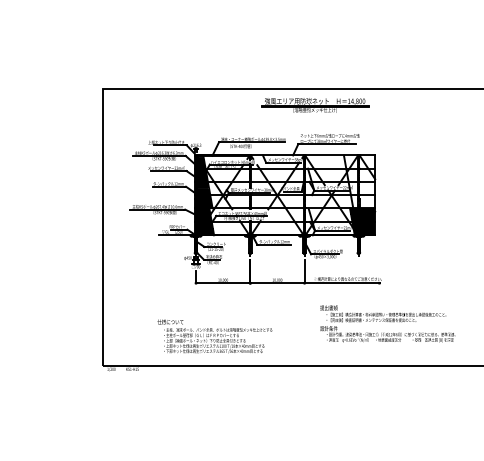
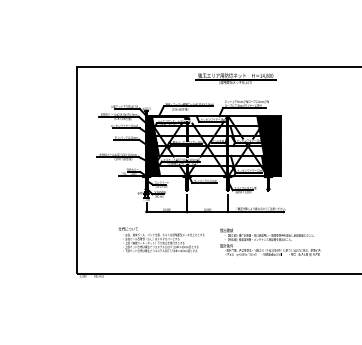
hatch: (359, 181) -> (268, 135), added
text: (387, 323) -> (270, 242), moved
text: (214, 336) -> (161, 239), moved

